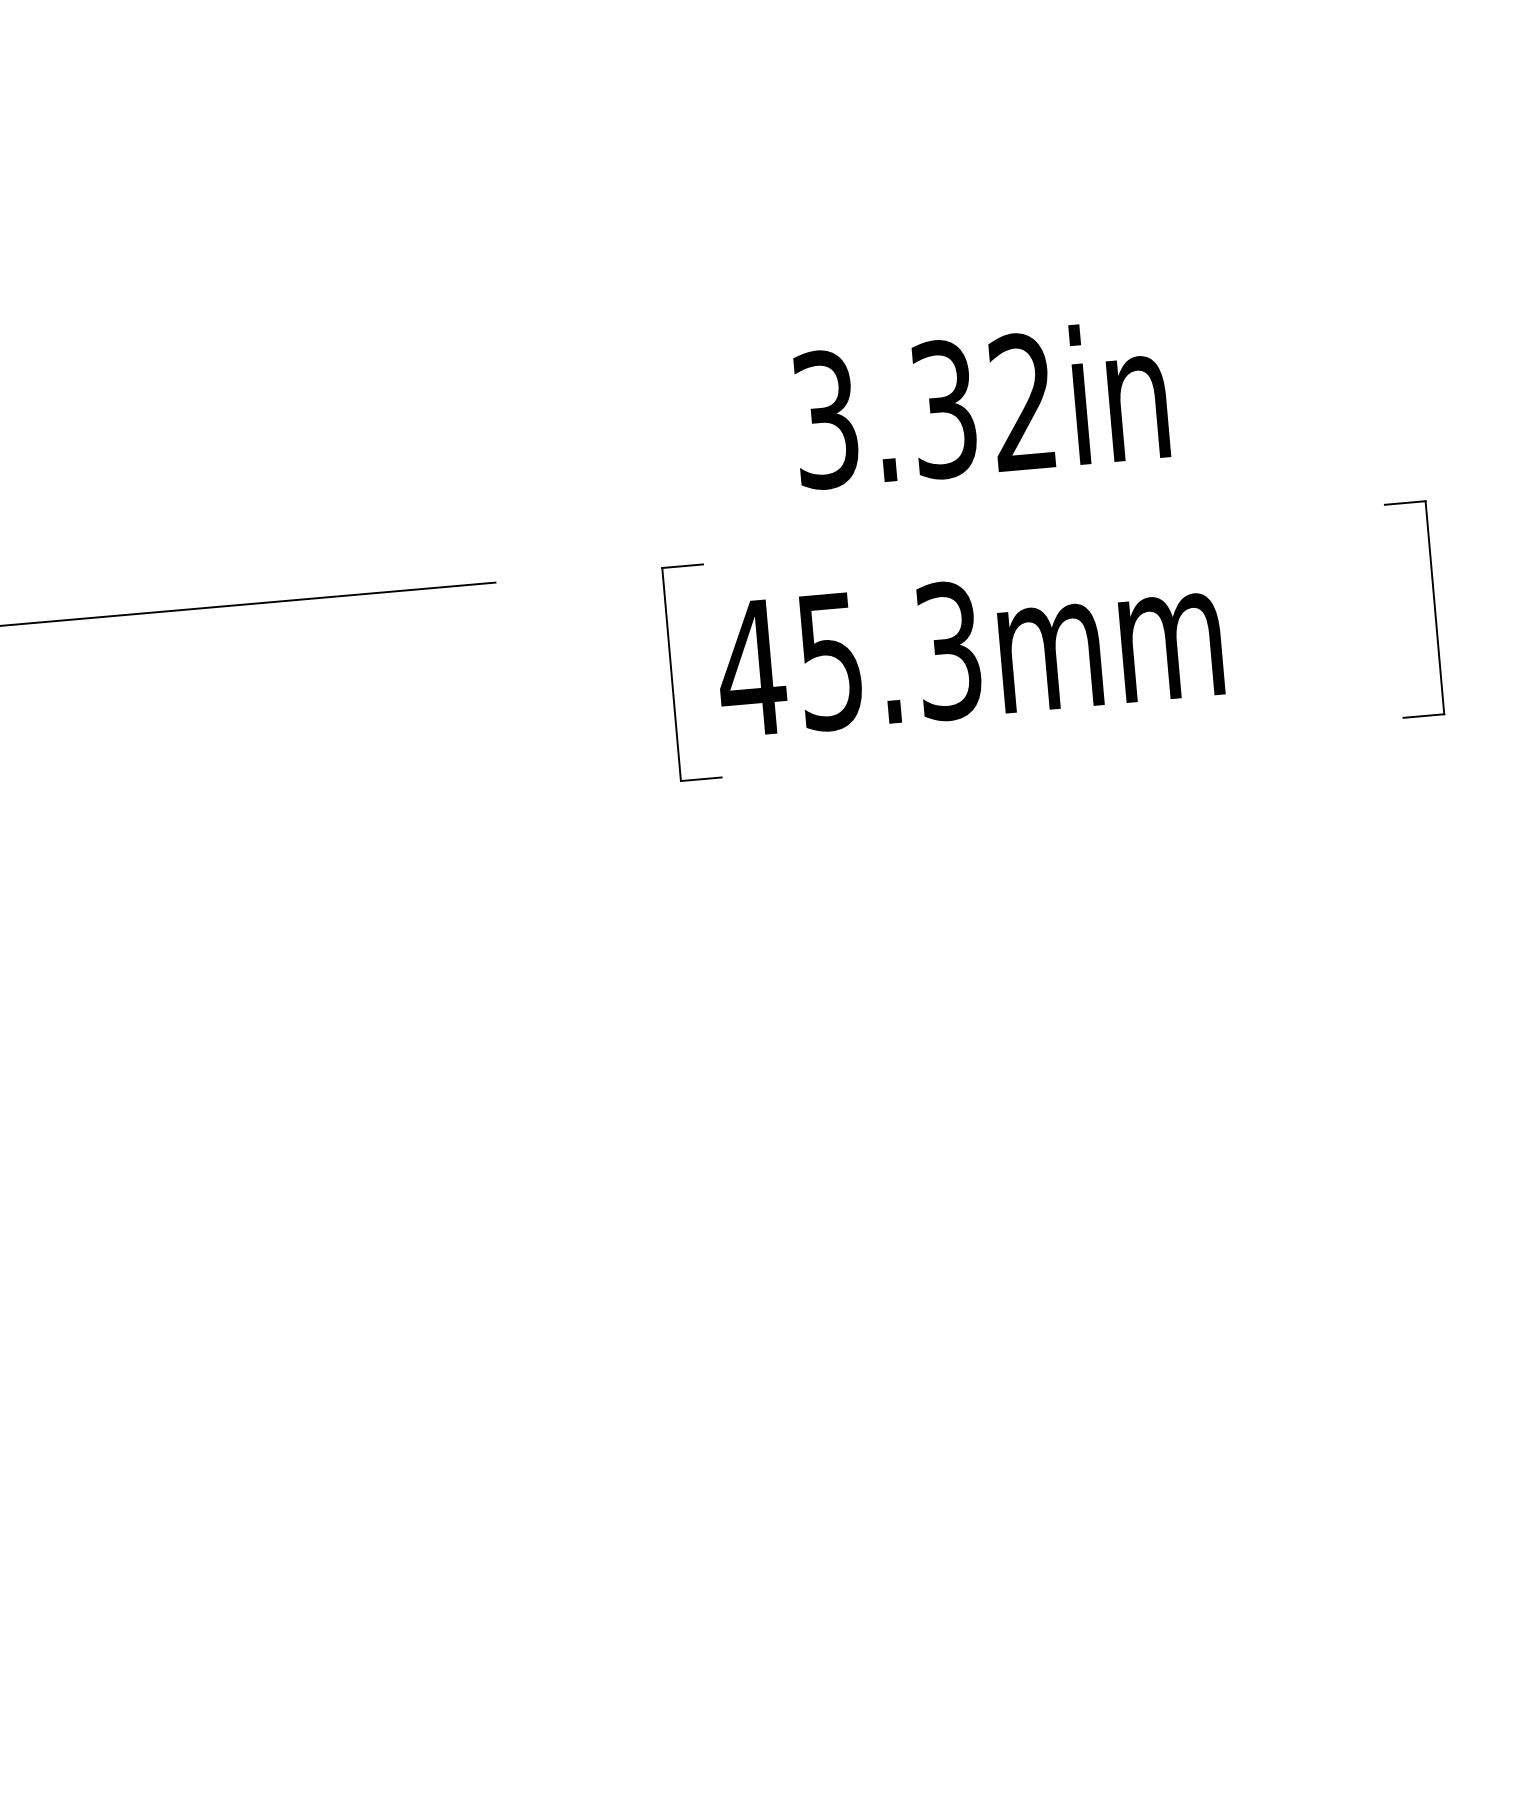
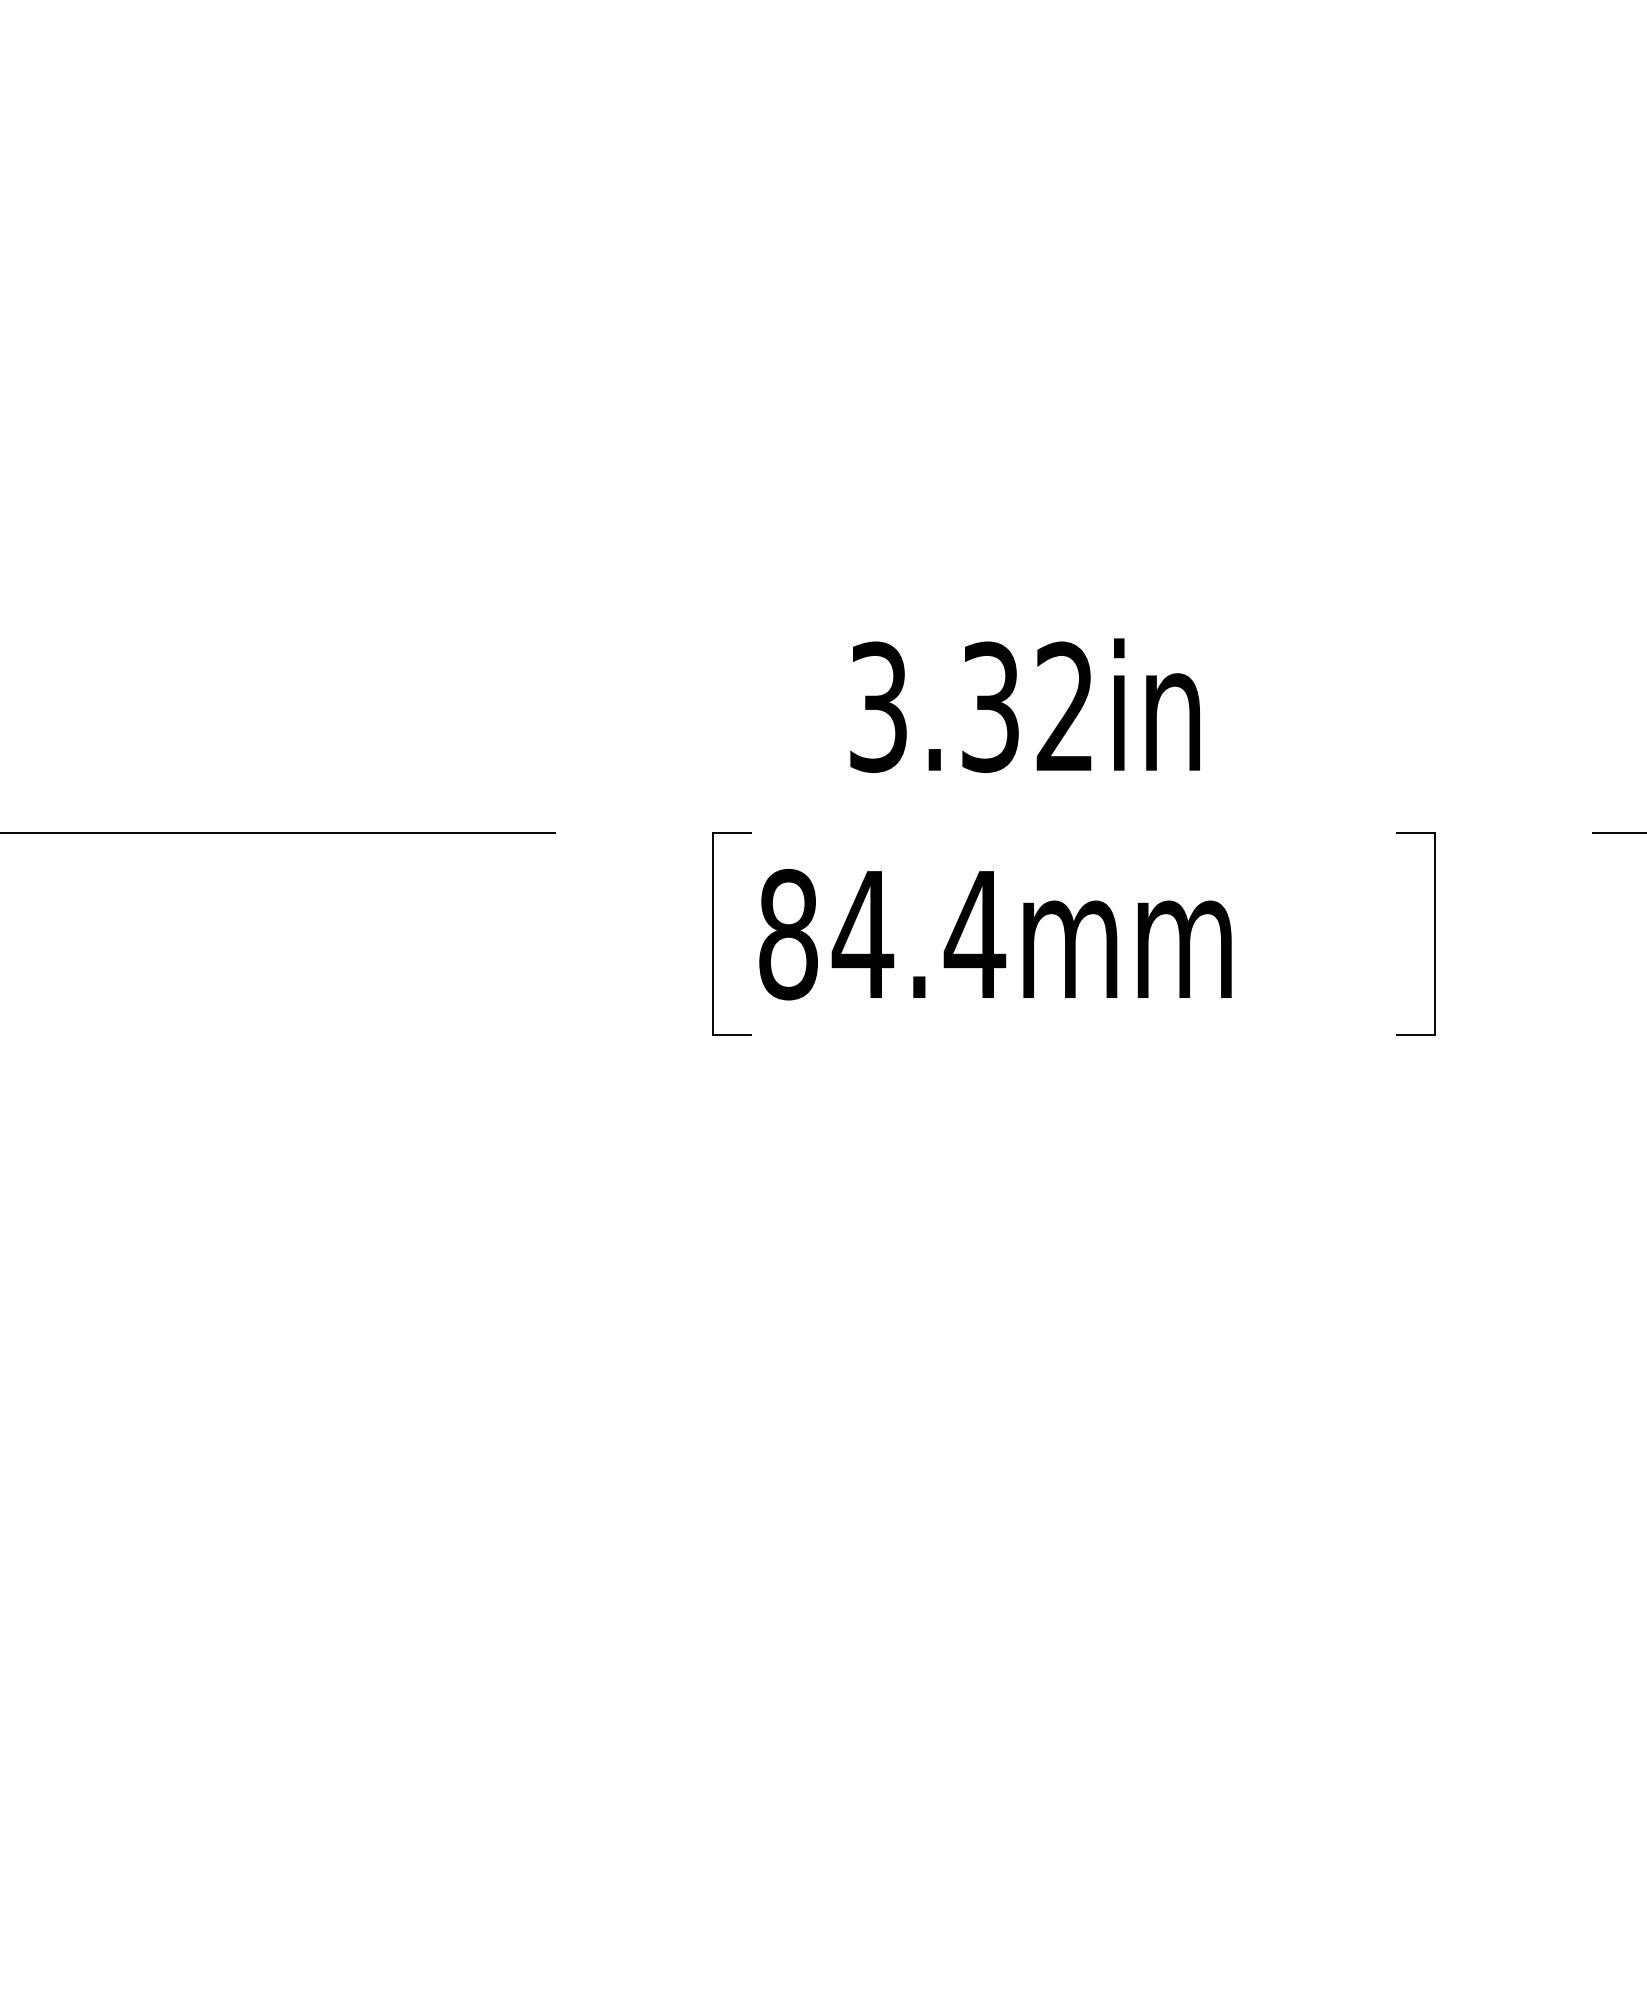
text: (849, 659) -> (881, 934), 45.3mm -> 84.4mm

